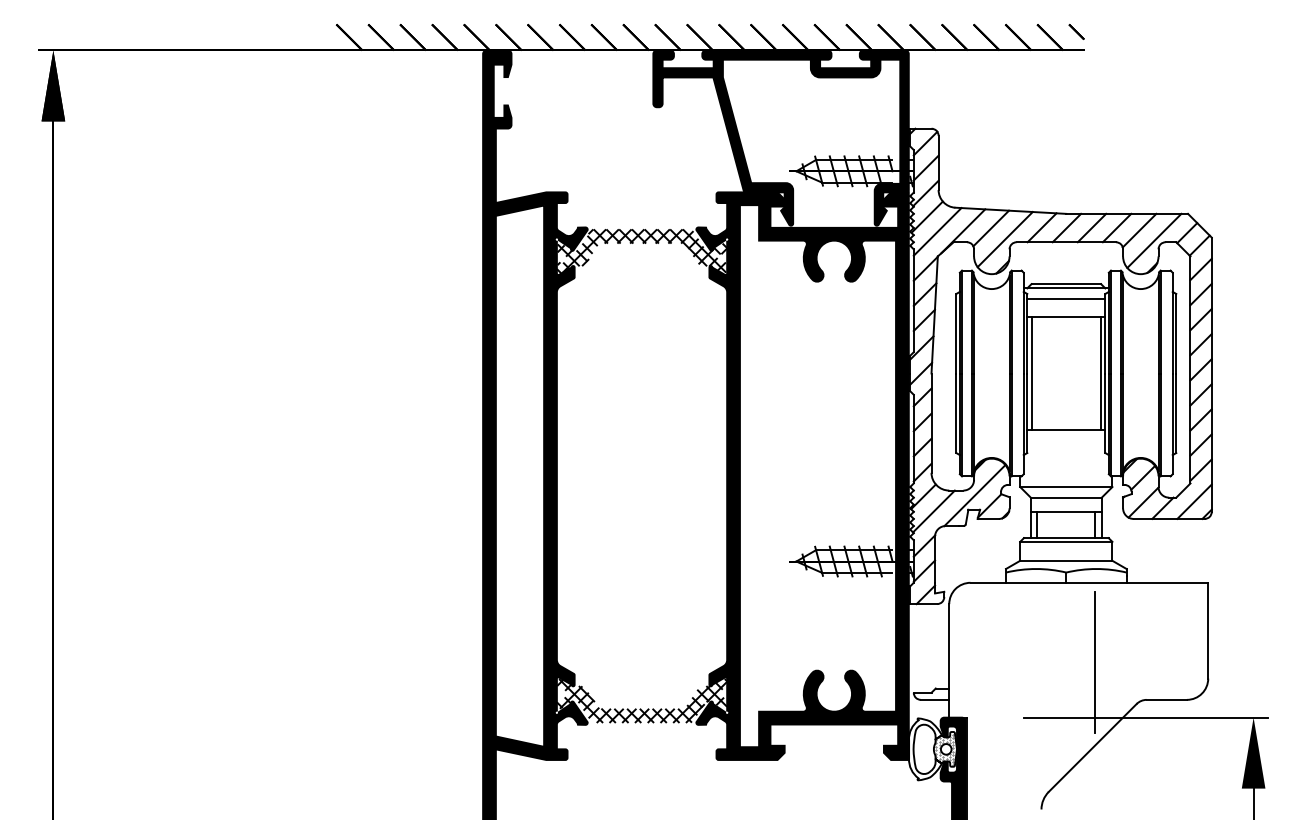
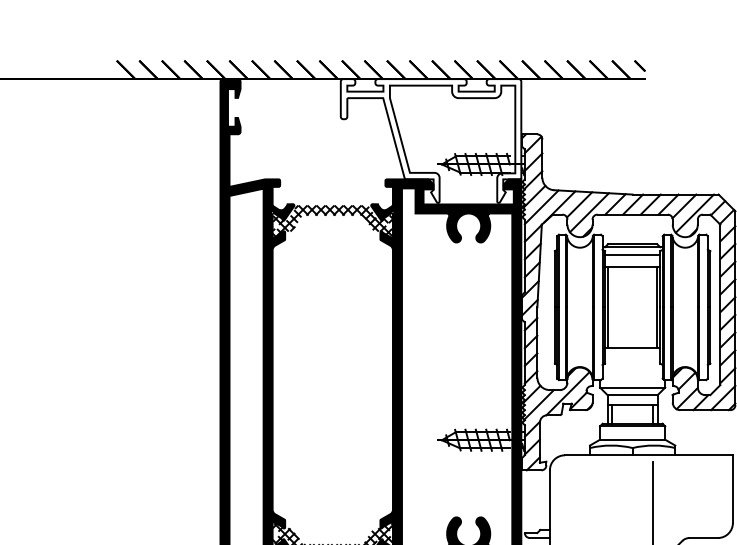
fill: (780, 137) -> (430, 140), removed

